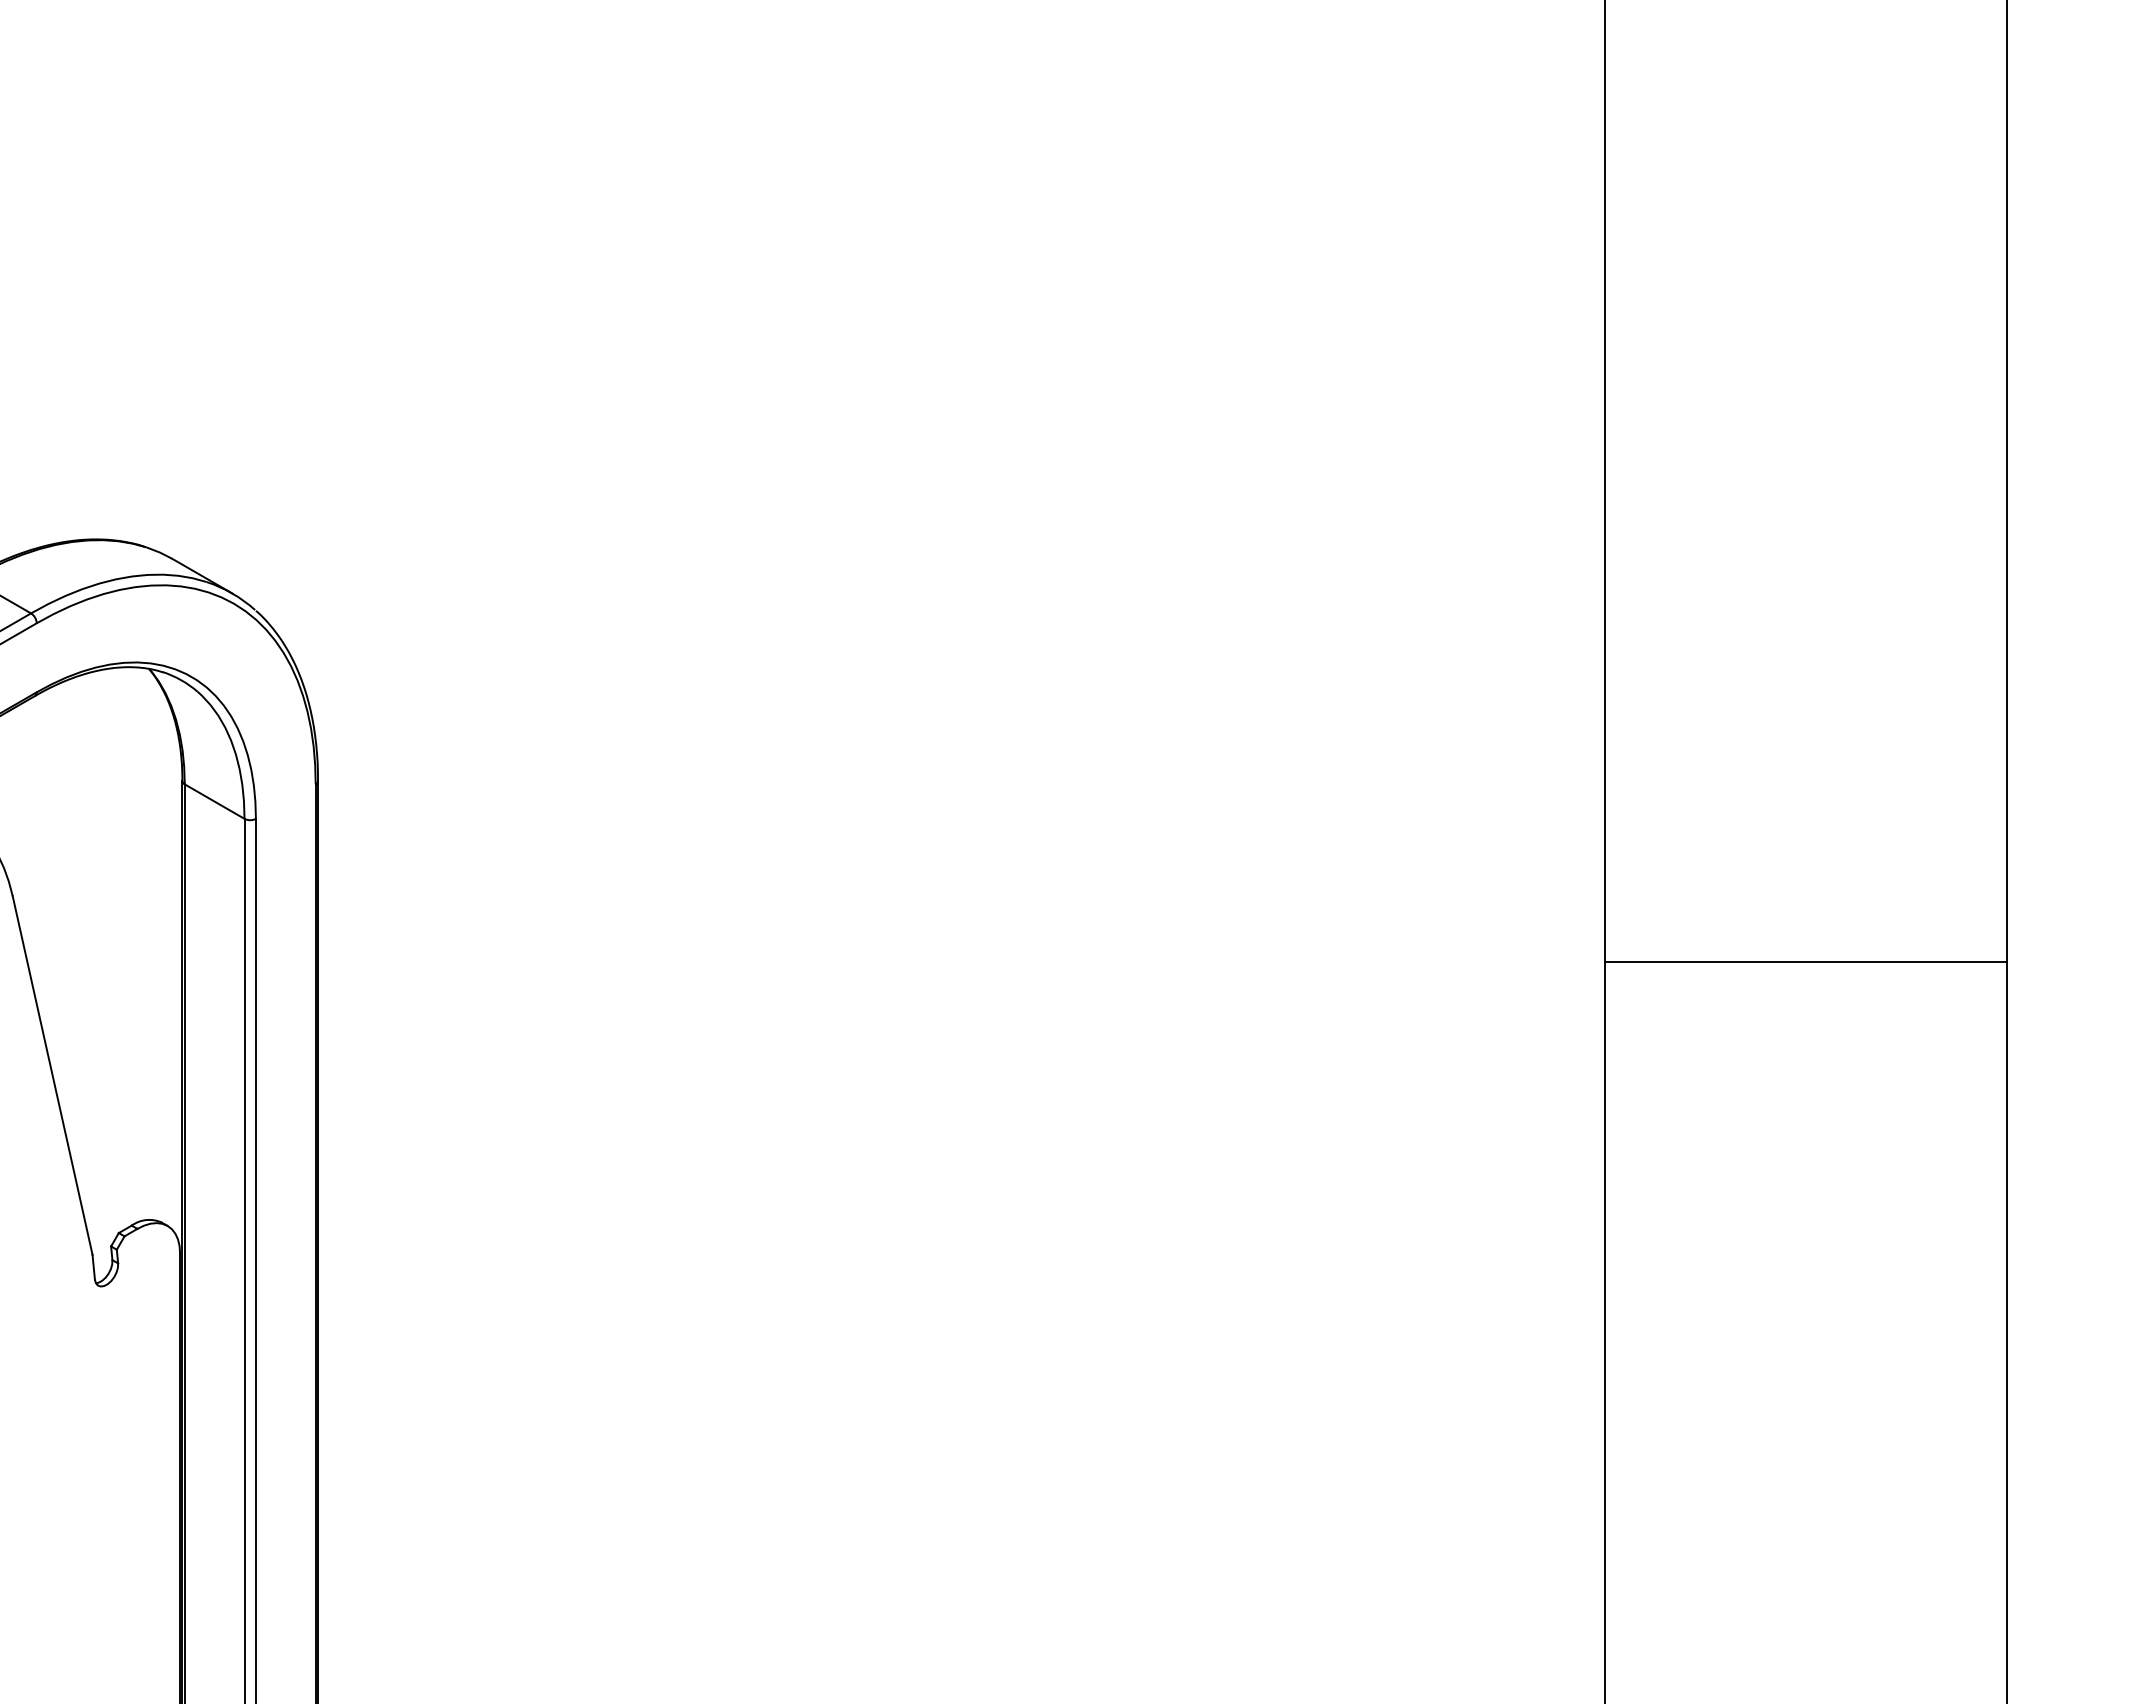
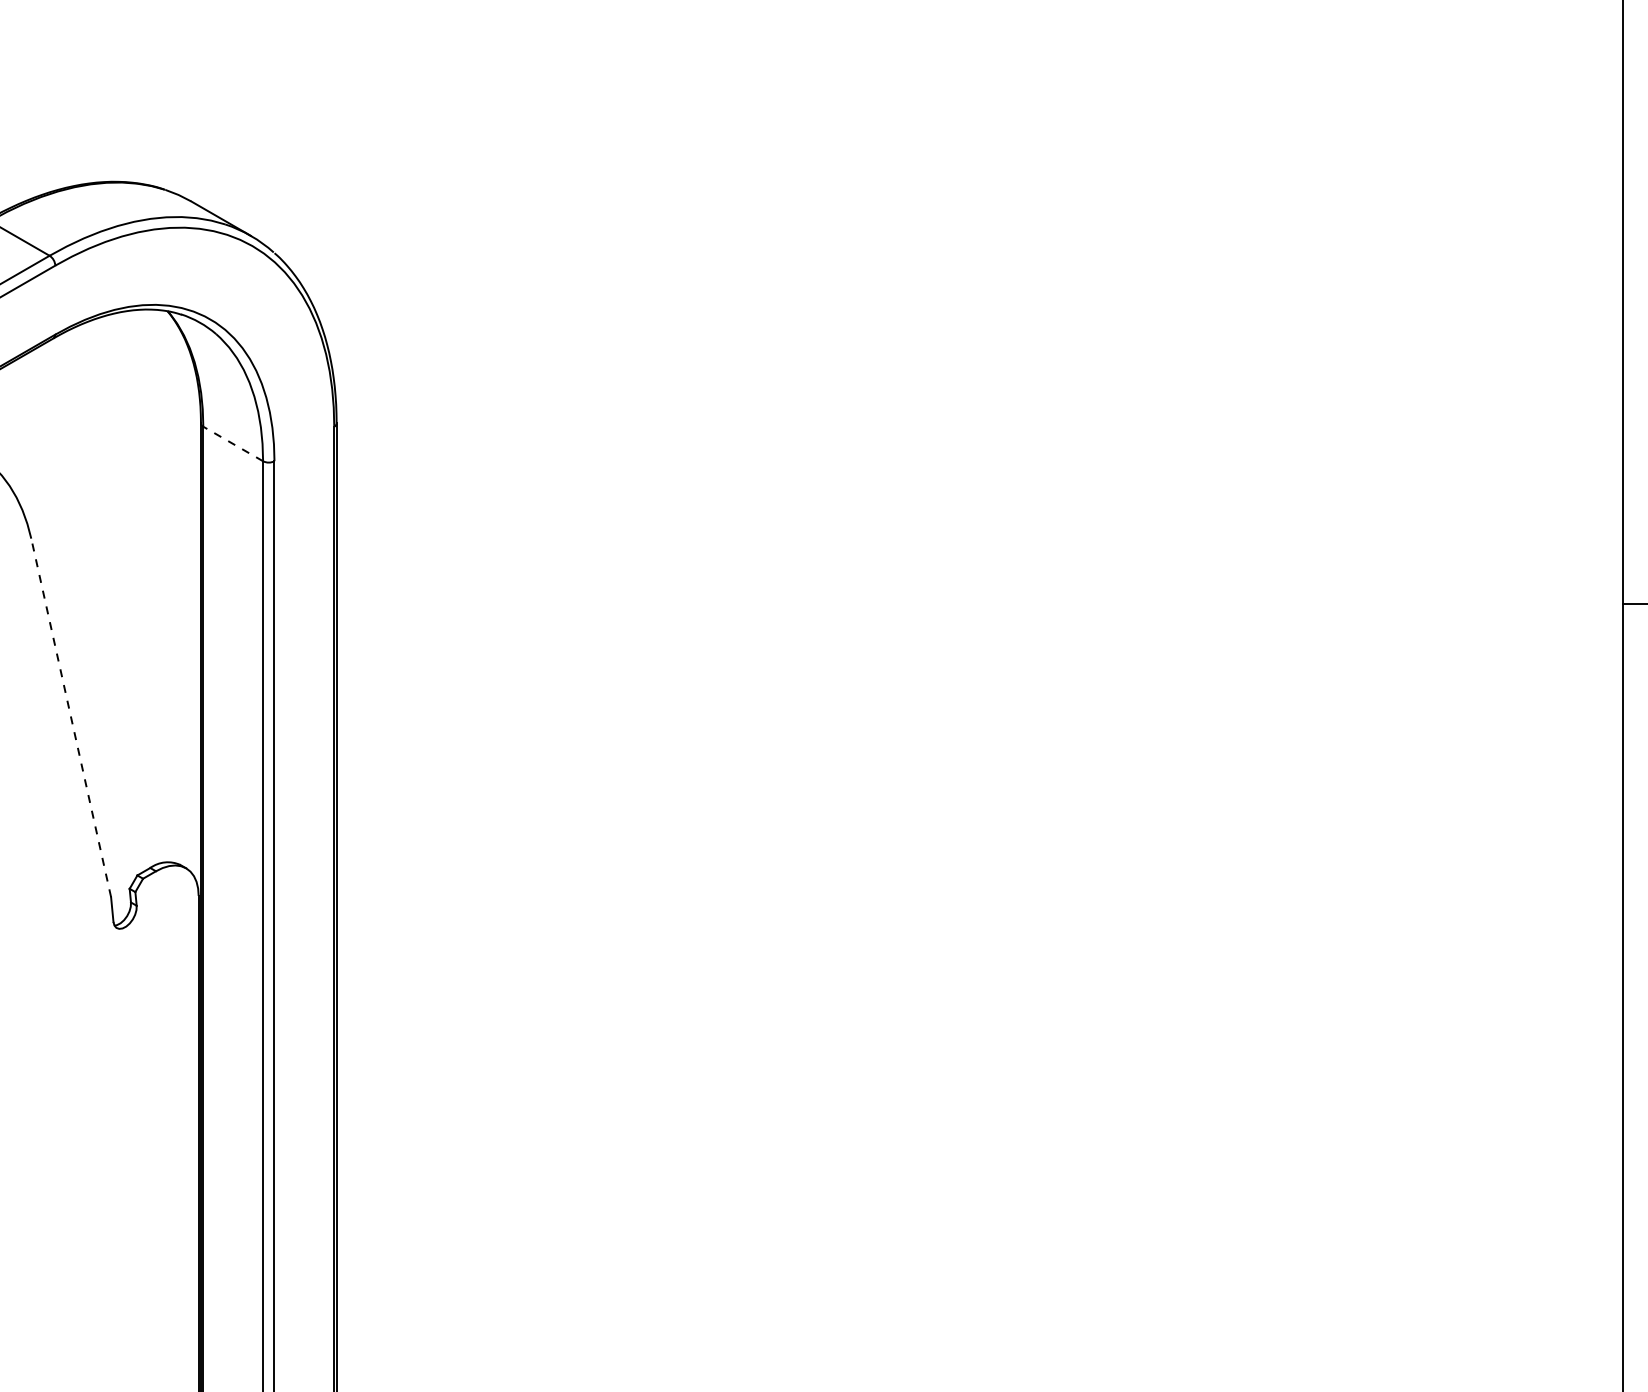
line: (214, 801) -> (233, 443), solid -> dashed
line: (52, 1075) -> (71, 717), solid -> dashed

